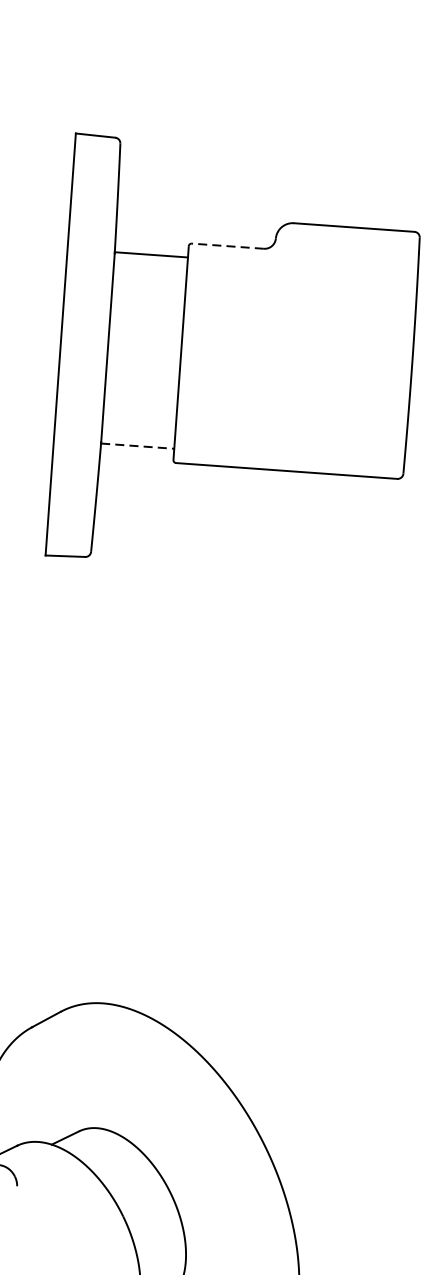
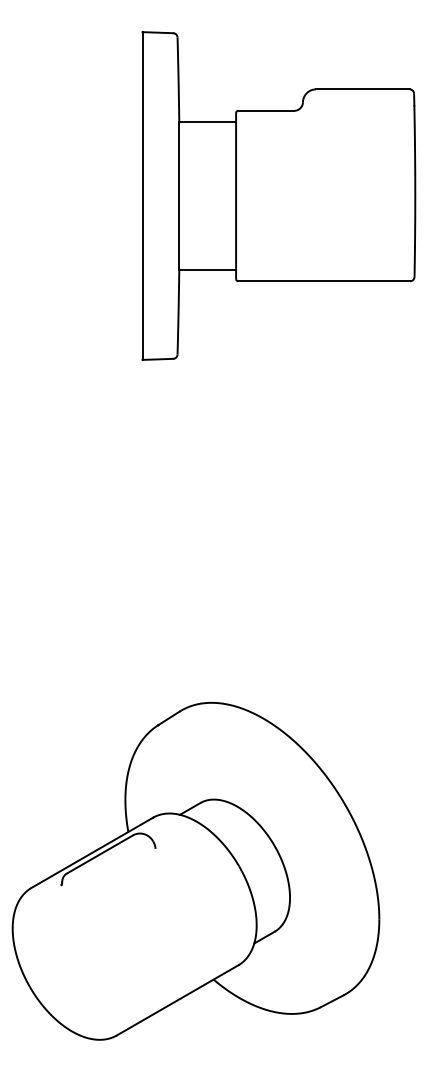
line: (228, 245) -> (266, 110), dashed -> solid
line: (138, 446) -> (208, 270), dashed -> solid

